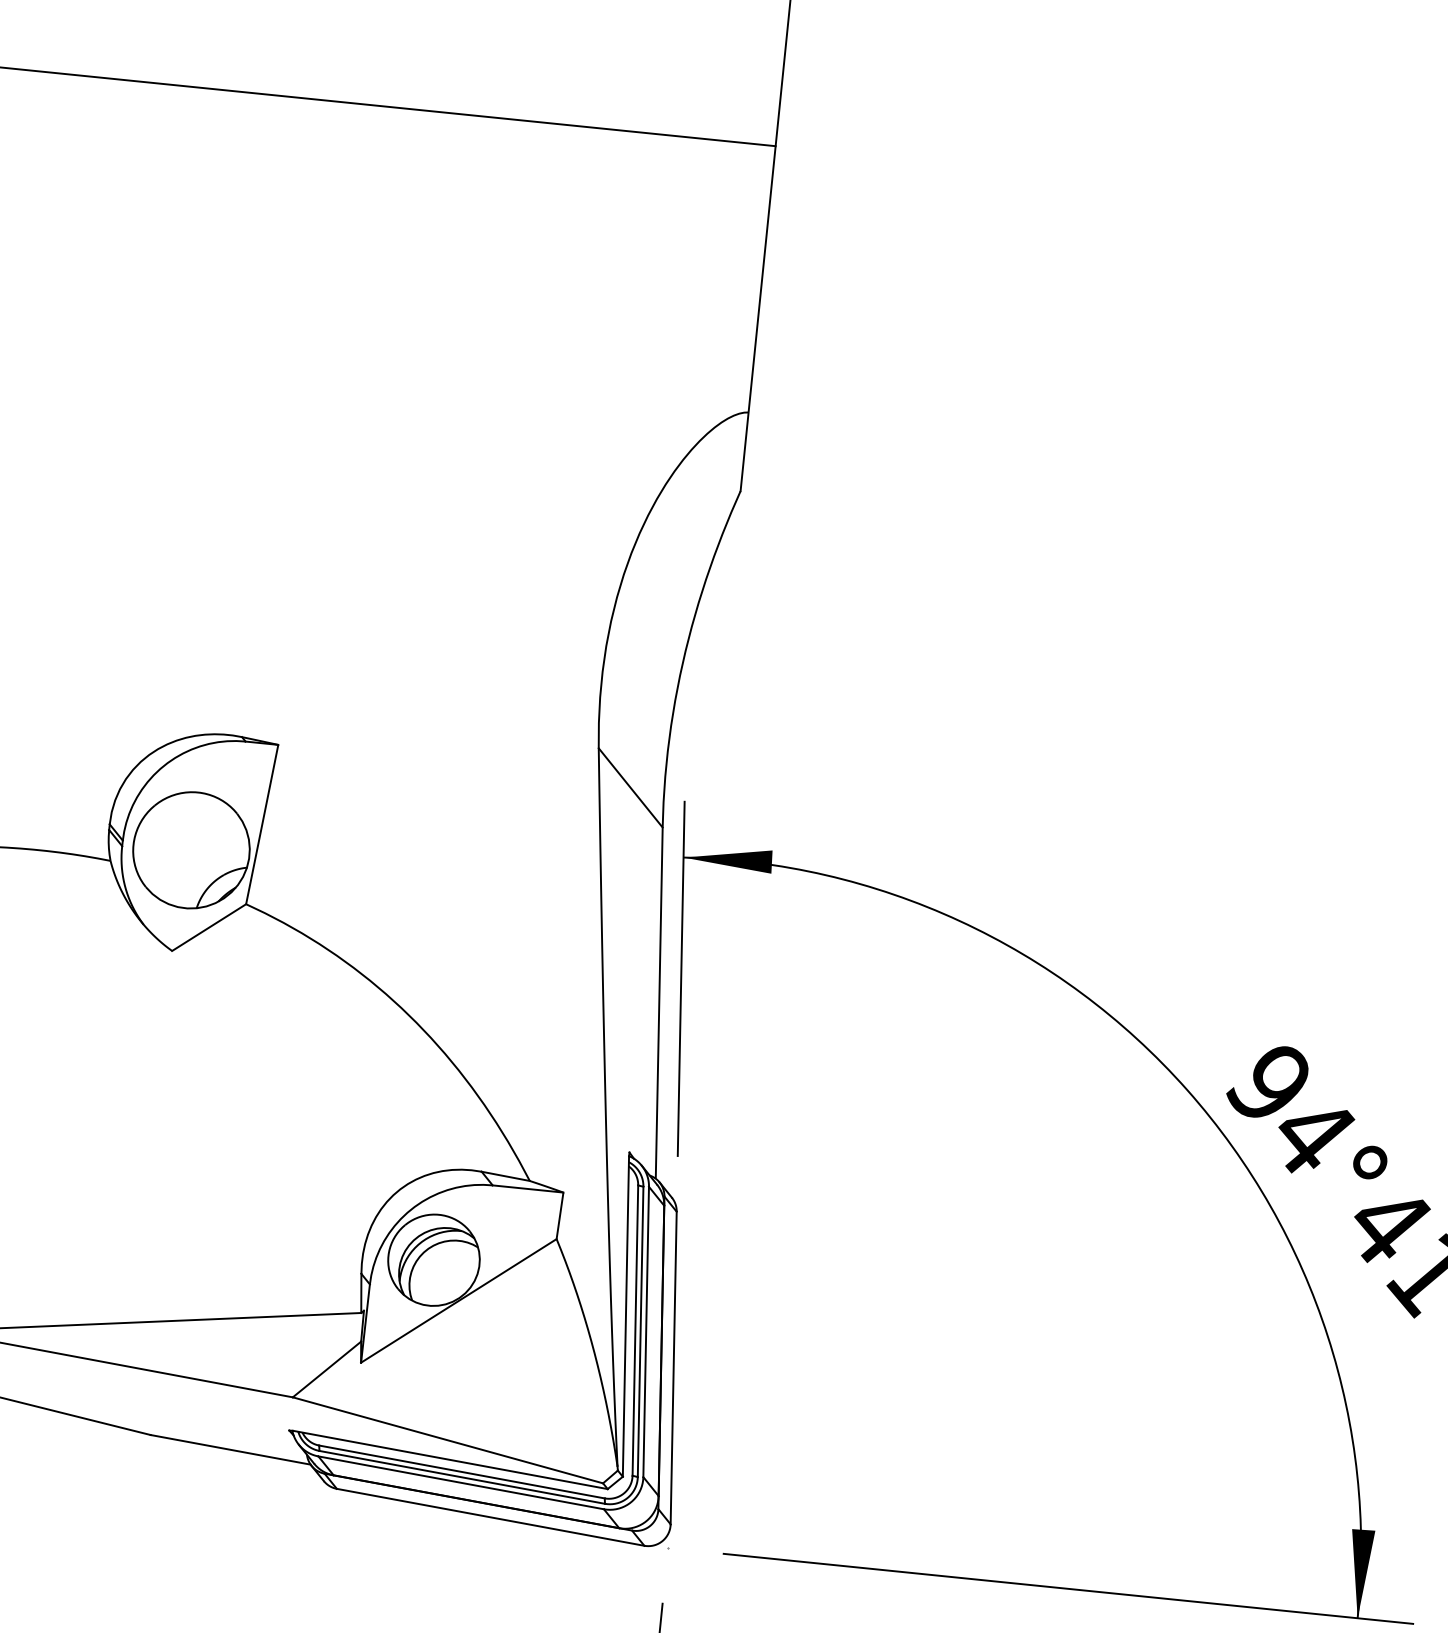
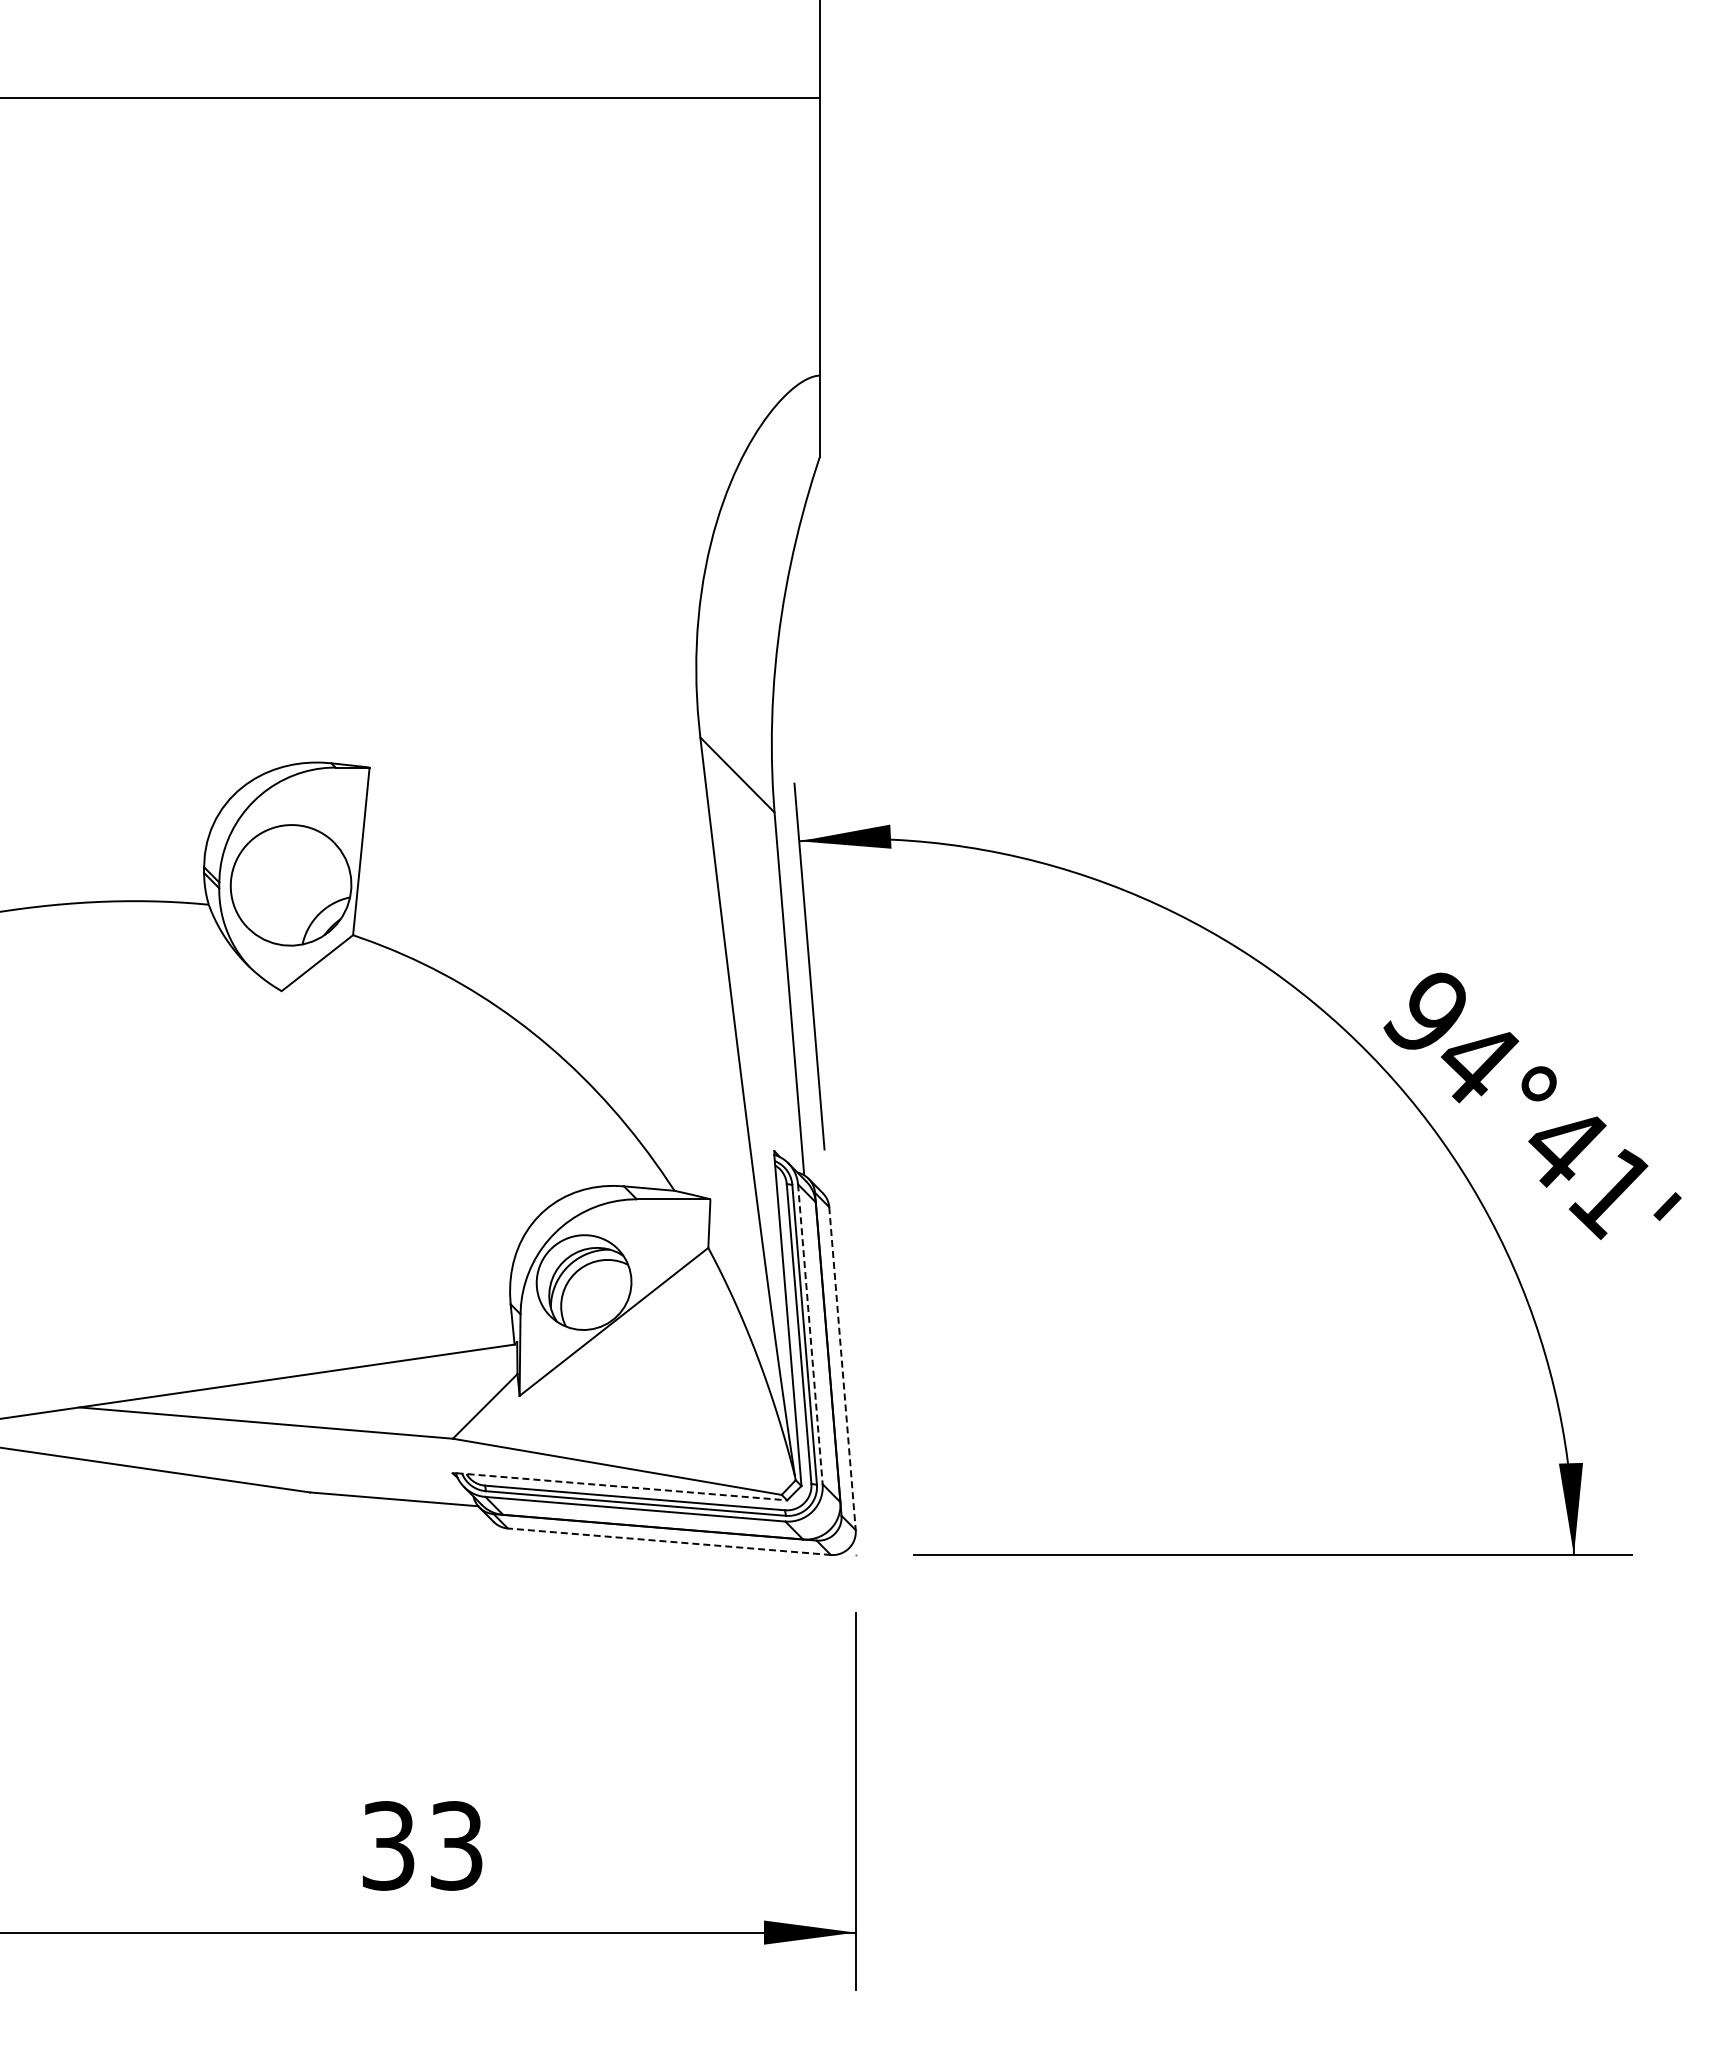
line: (646, 1332) -> (810, 1334), solid -> dashed
line: (673, 1368) -> (842, 1369), solid -> dashed
line: (450, 1459) -> (621, 1486), solid -> dashed
line: (489, 1517) -> (668, 1541), solid -> dashed

